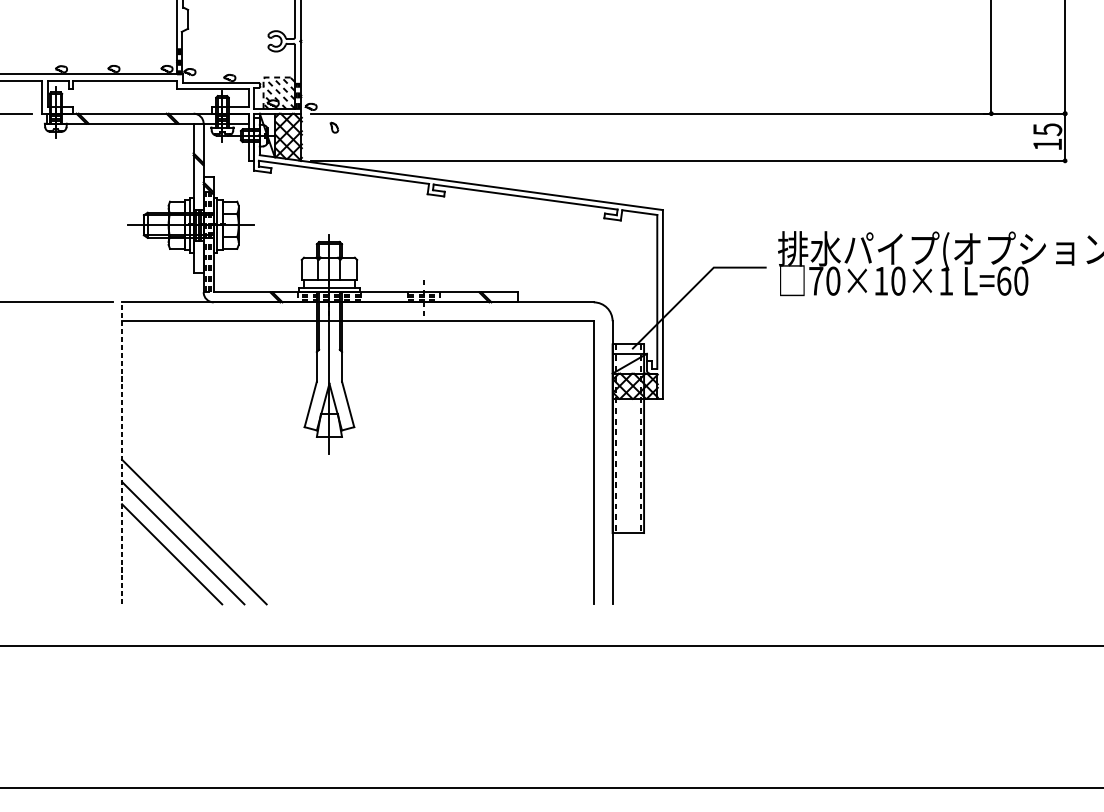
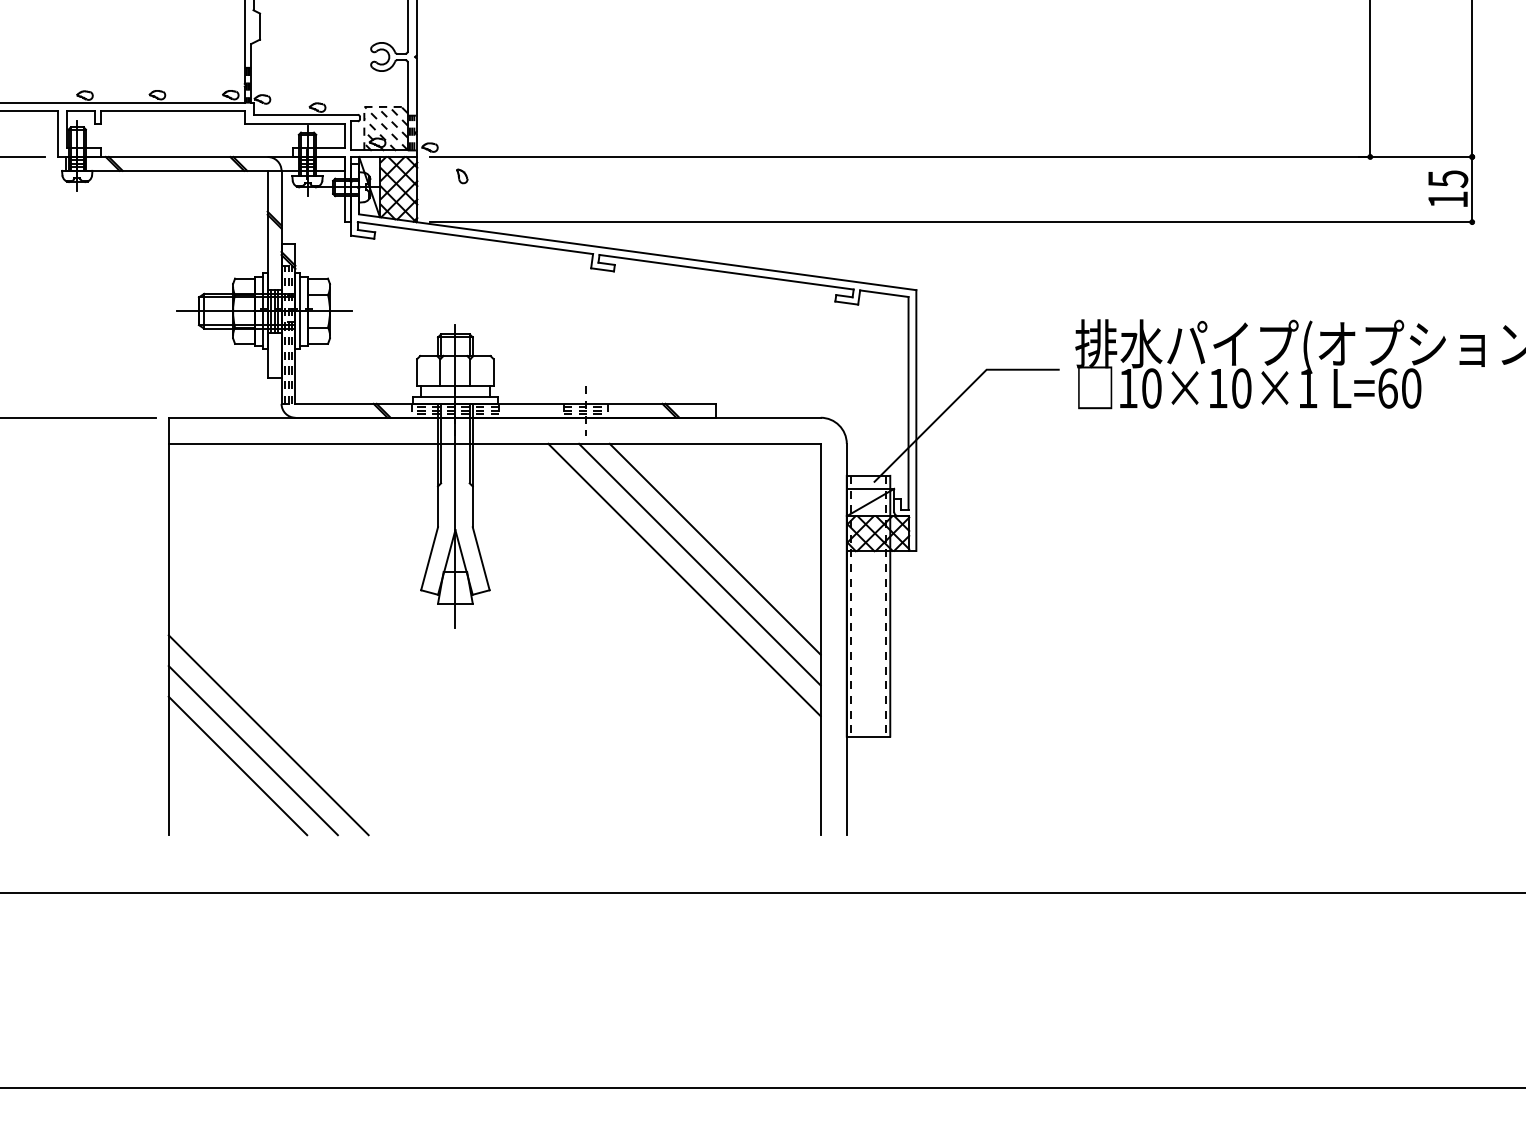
text: (816, 281) -> (1128, 388), 70×10×1 -> 10×10×1
line: (516, 396) -> (714, 548), added
line: (506, 408) -> (699, 564), added
line: (495, 419) -> (684, 579), added
line: (121, 453) -> (168, 626), dashed -> solid

